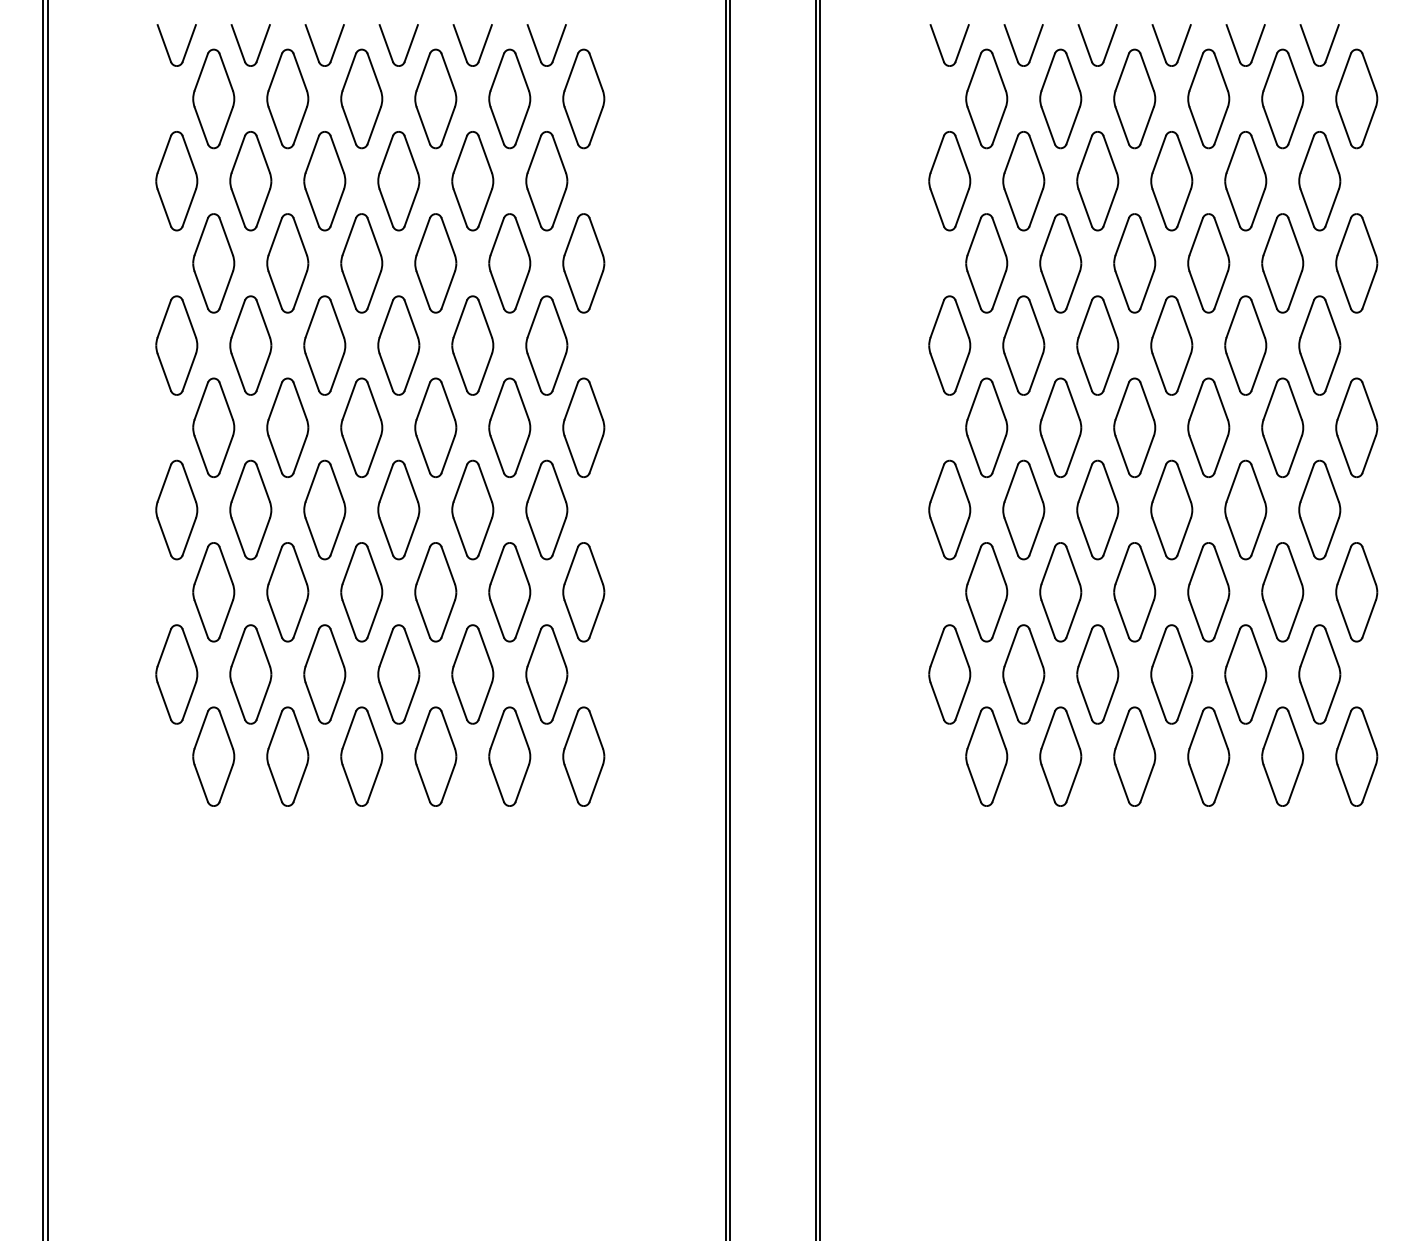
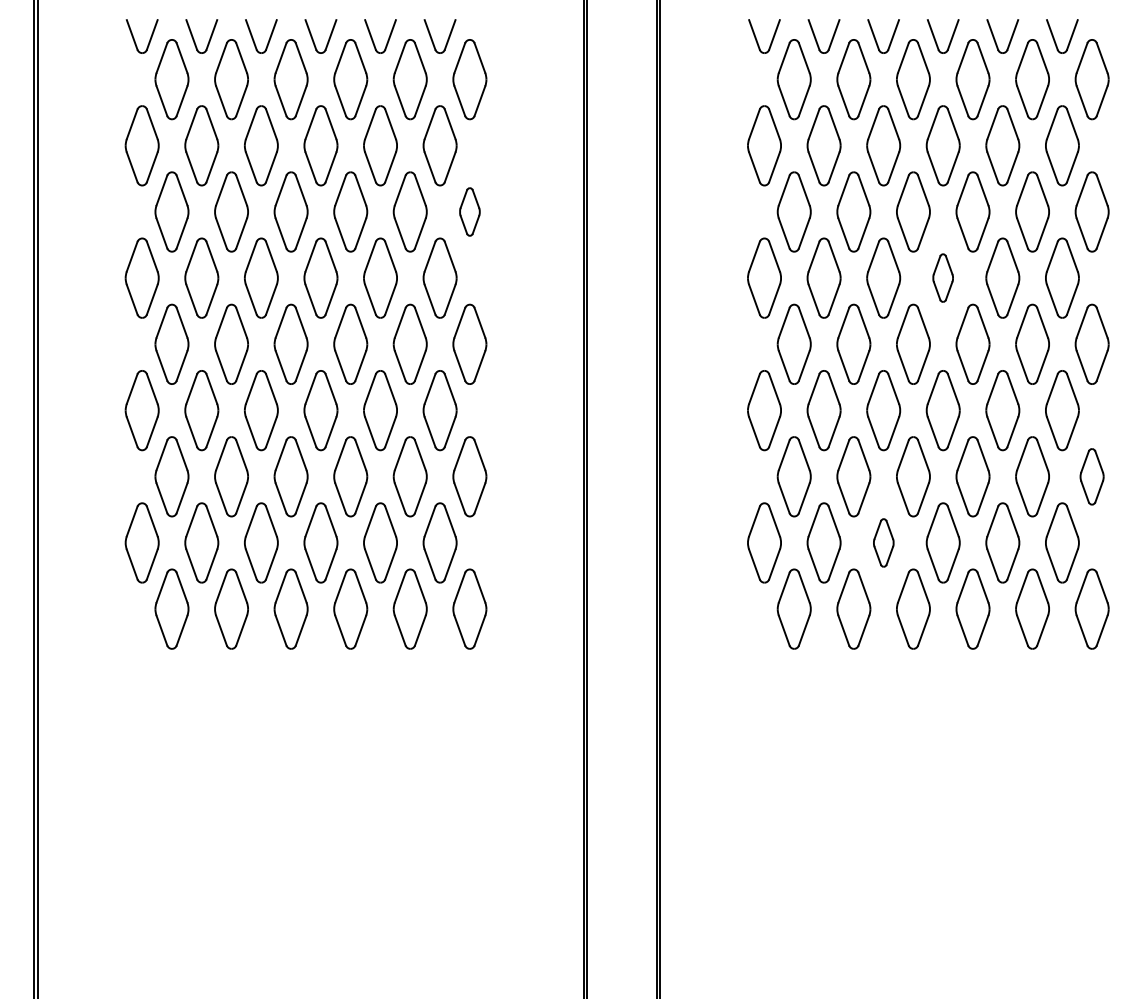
part: (583, 262) -> (469, 211), size x0.6
part: (1170, 344) -> (942, 277), size x0.6
part: (1355, 591) -> (1091, 476), size x0.7
part: (1097, 673) -> (883, 542), size x0.6

